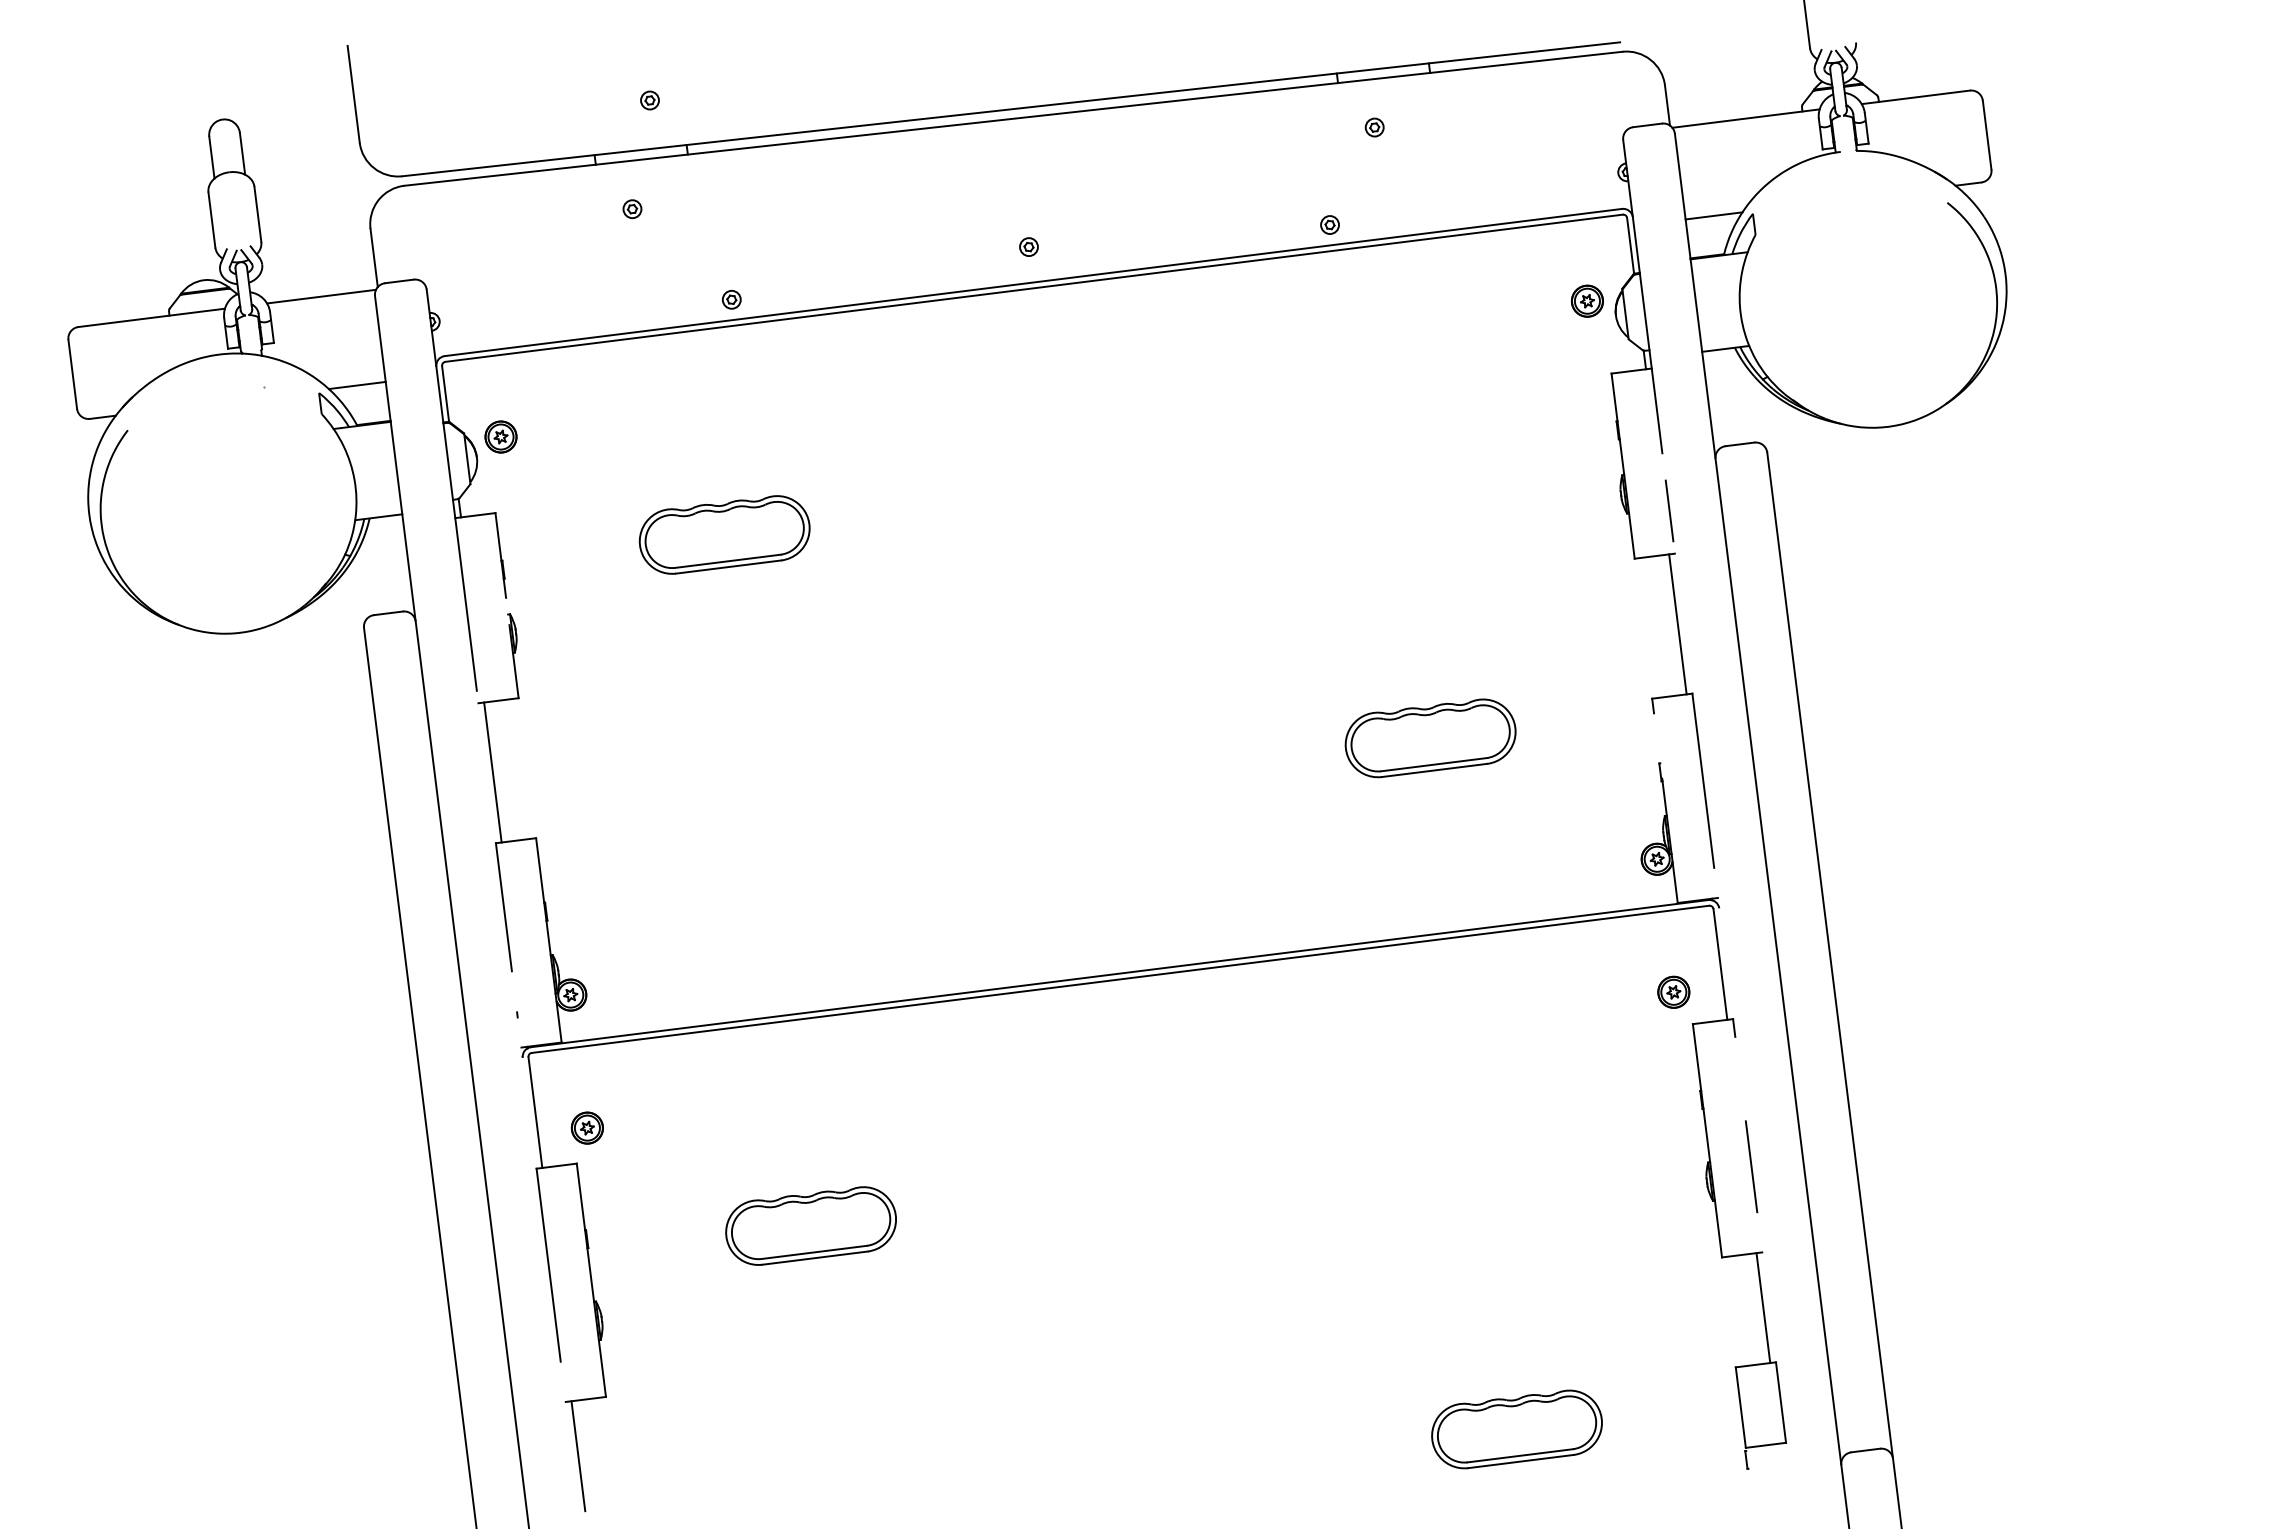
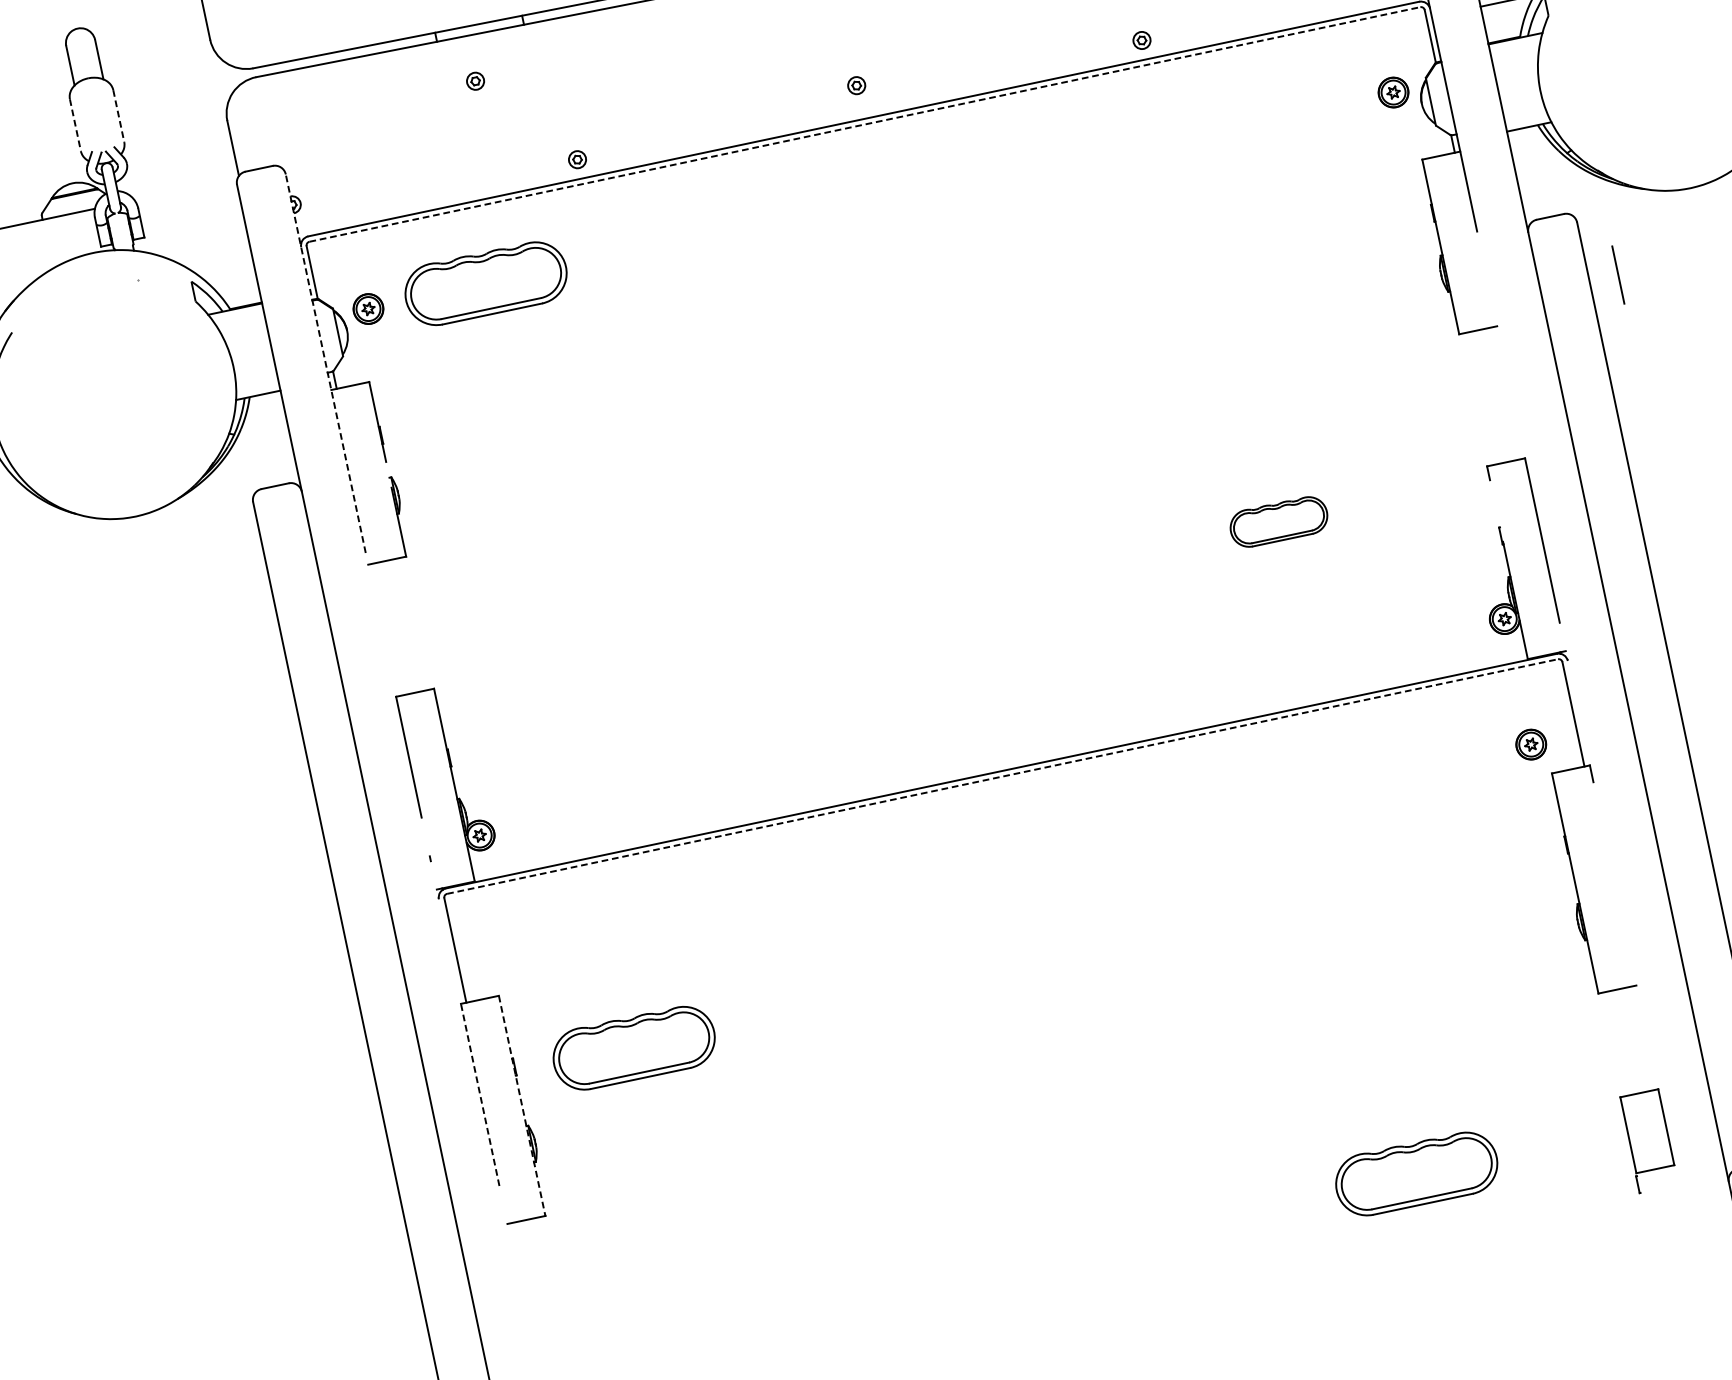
line: (257, 214) -> (118, 116), solid -> dashed
line: (211, 220) -> (75, 125), solid -> dashed
line: (1034, 288) -> (865, 124), solid -> dashed
line: (321, 296) -> (186, 189), removed
line: (356, 385) -> (226, 271), removed
line: (451, 489) -> (325, 363), solid -> dashed
line: (1669, 510) -> (1618, 274), moved
part: (724, 534) -> (485, 283), moved
line: (1677, 624) -> (1505, 393), removed
part: (1430, 738) -> (1278, 522), size x0.6
line: (492, 772) -> (387, 629), removed
line: (1121, 979) -> (1003, 776), solid -> dashed
part: (586, 1127) -> (505, 960), removed
line: (1751, 1166) -> (1619, 904), removed
part: (810, 1225) -> (633, 1047), moved
line: (548, 1264) -> (480, 1094), solid -> dashed
line: (591, 1280) -> (522, 1106), solid -> dashed
line: (1763, 1308) -> (1642, 1038), removed
line: (578, 1456) -> (523, 1274), removed

